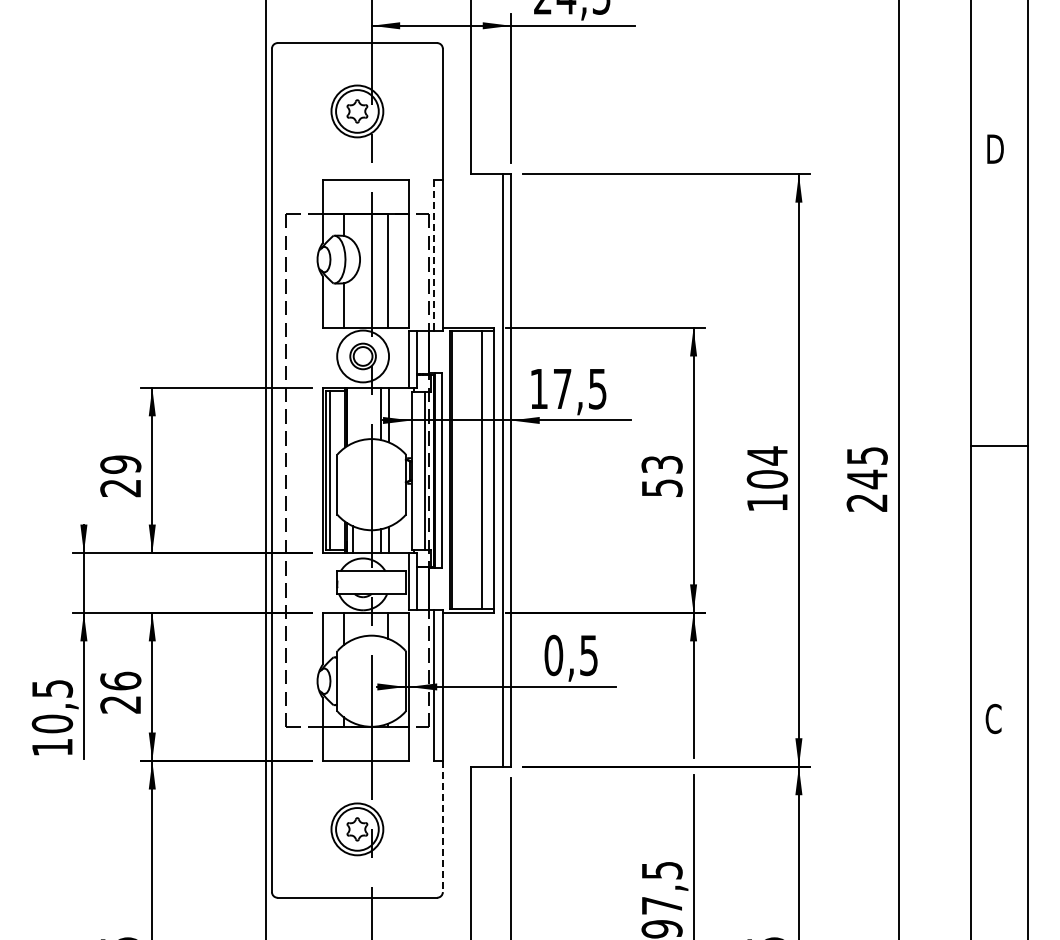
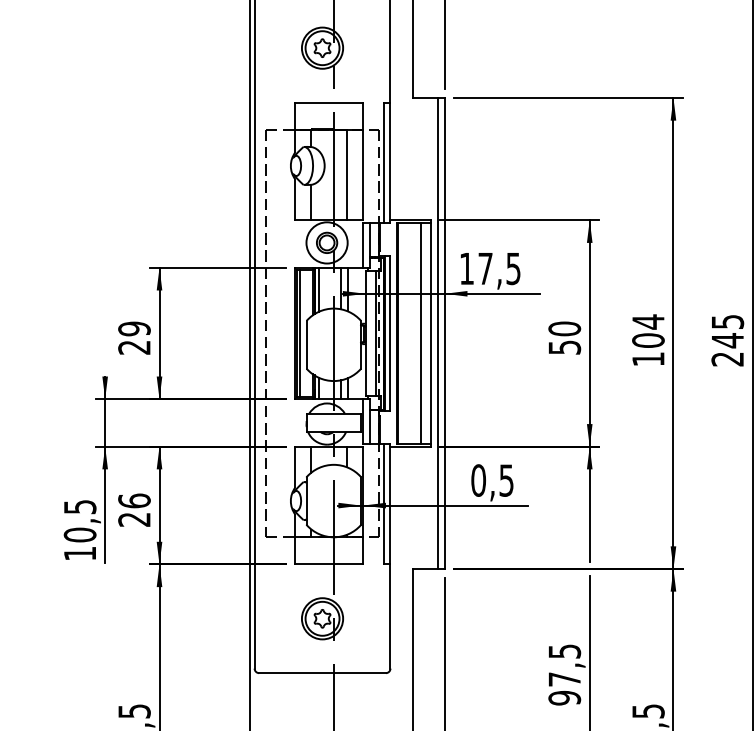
line: (434, 255) -> (383, 162), dashed -> solid
line: (353, 415) -> (319, 289), added
text: (661, 464) -> (564, 328), 53 -> 50
line: (442, 826) -> (390, 616), dashed -> solid

